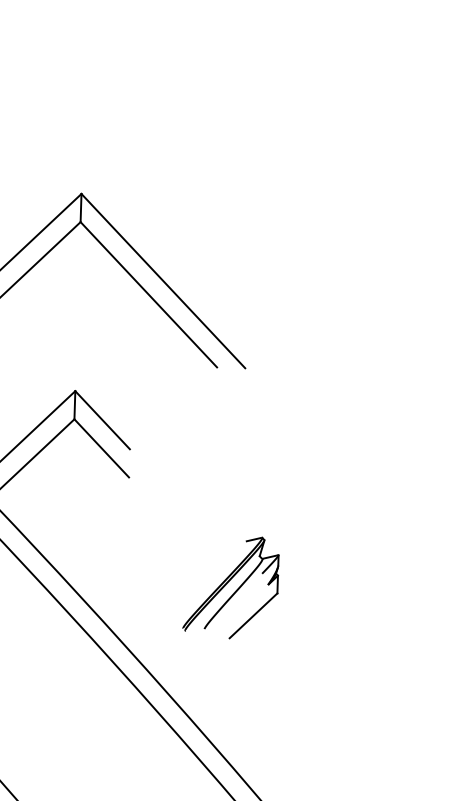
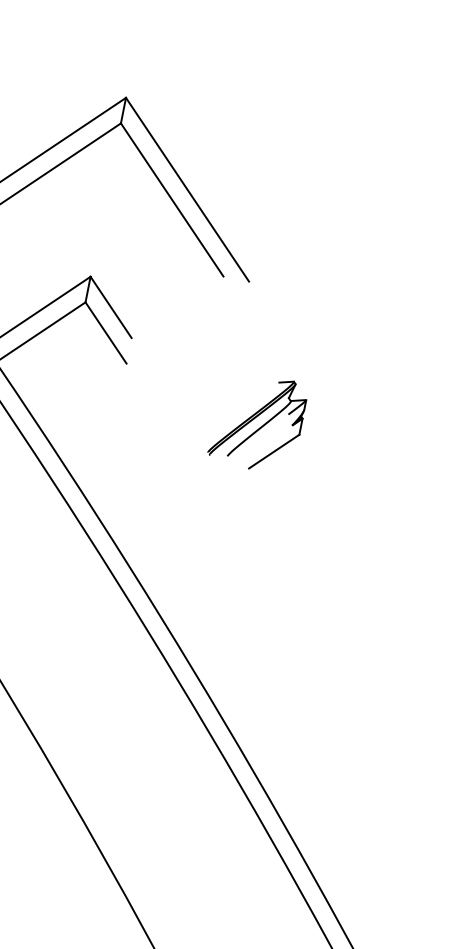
part: (230, 589) -> (257, 424), moved

